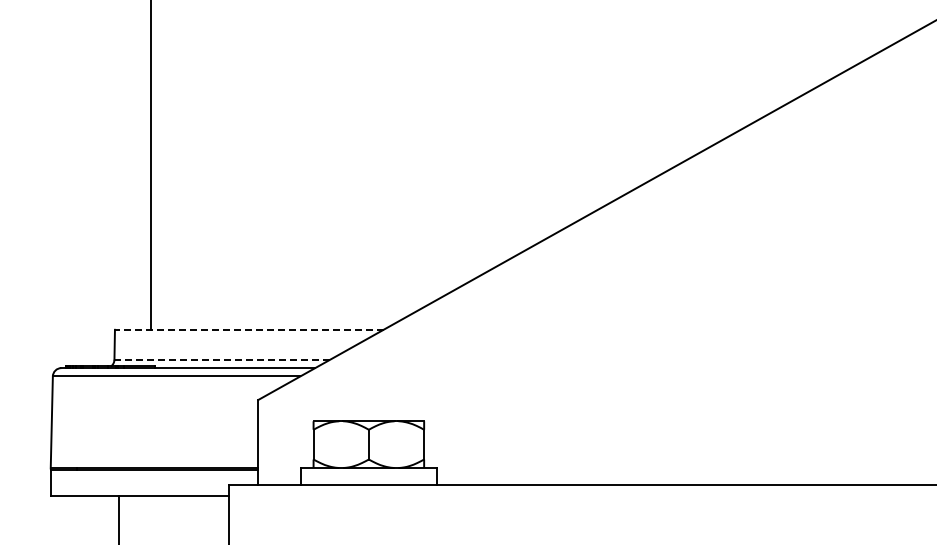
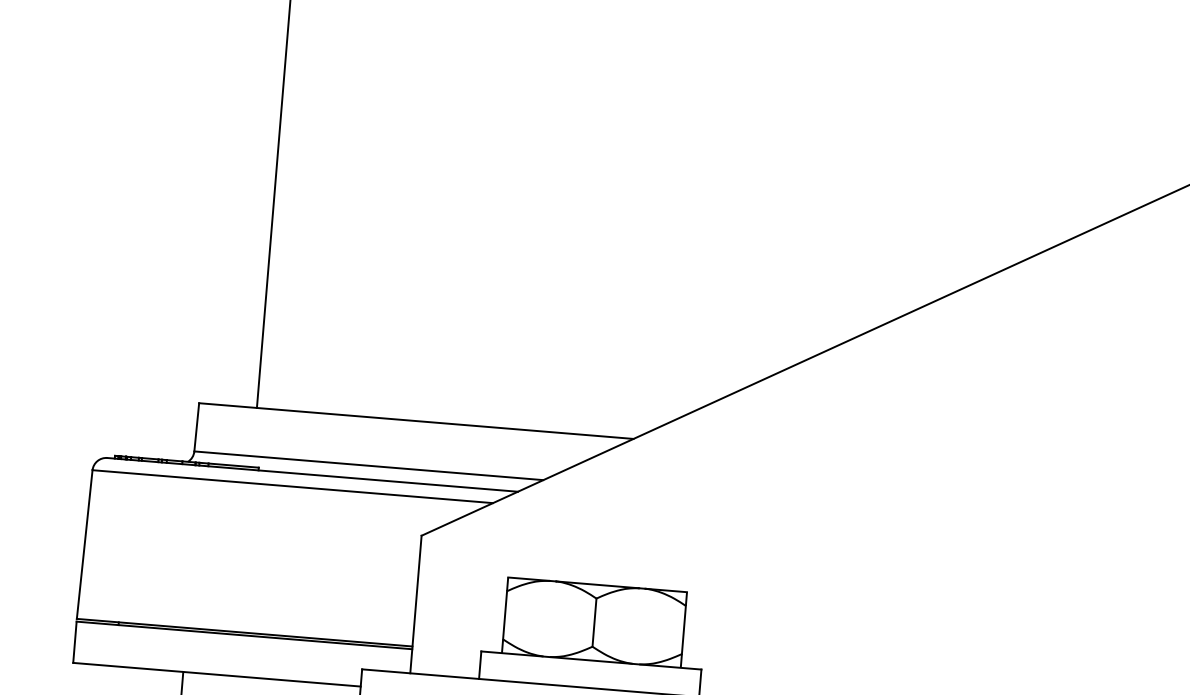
line: (248, 329) -> (415, 420), dashed -> solid
line: (222, 359) -> (369, 465), dashed -> solid

